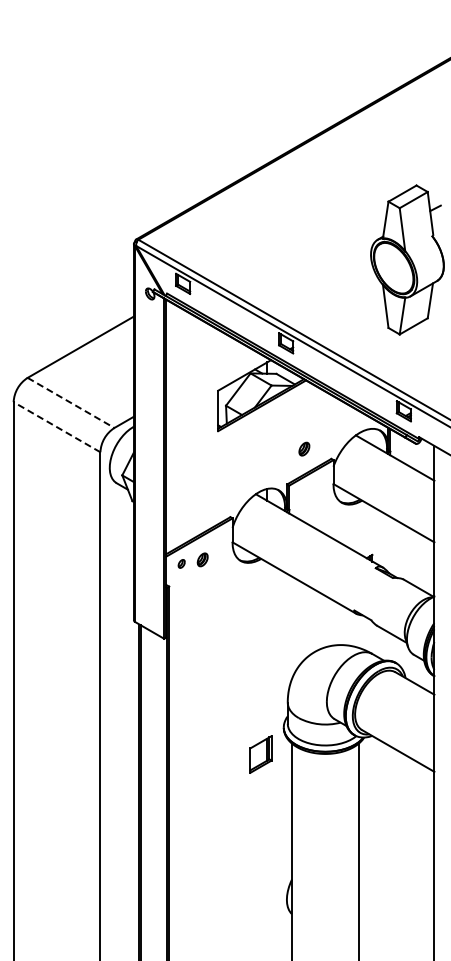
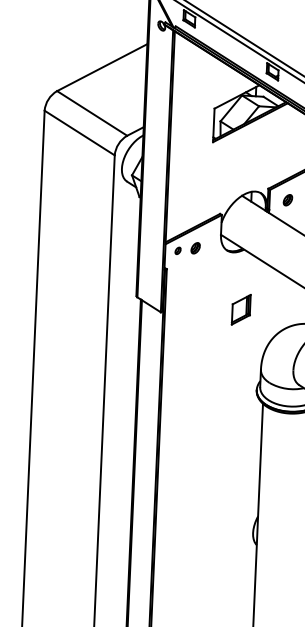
line: (71, 403) -> (92, 113), dashed -> solid
line: (56, 426) -> (79, 132), dashed -> solid
part: (304, 448) -> (288, 199), moved
part: (260, 754) -> (240, 309), moved

